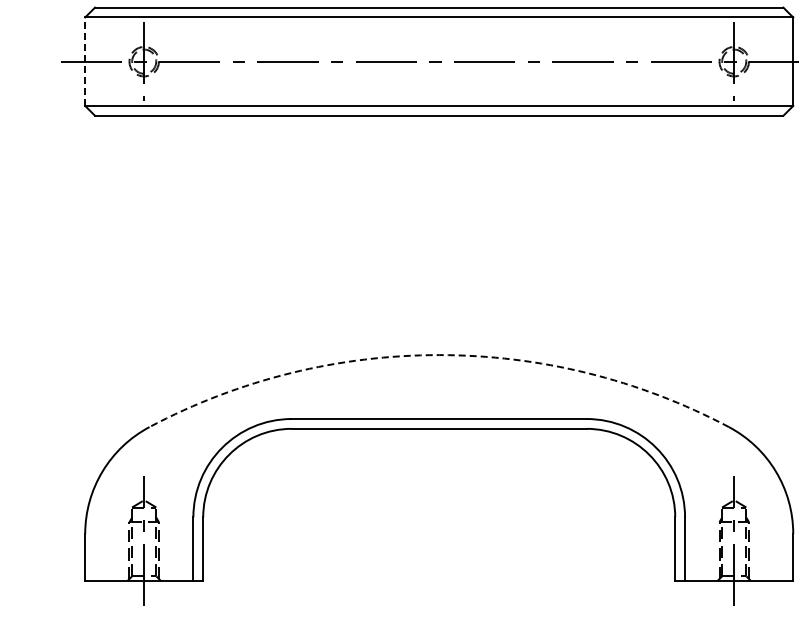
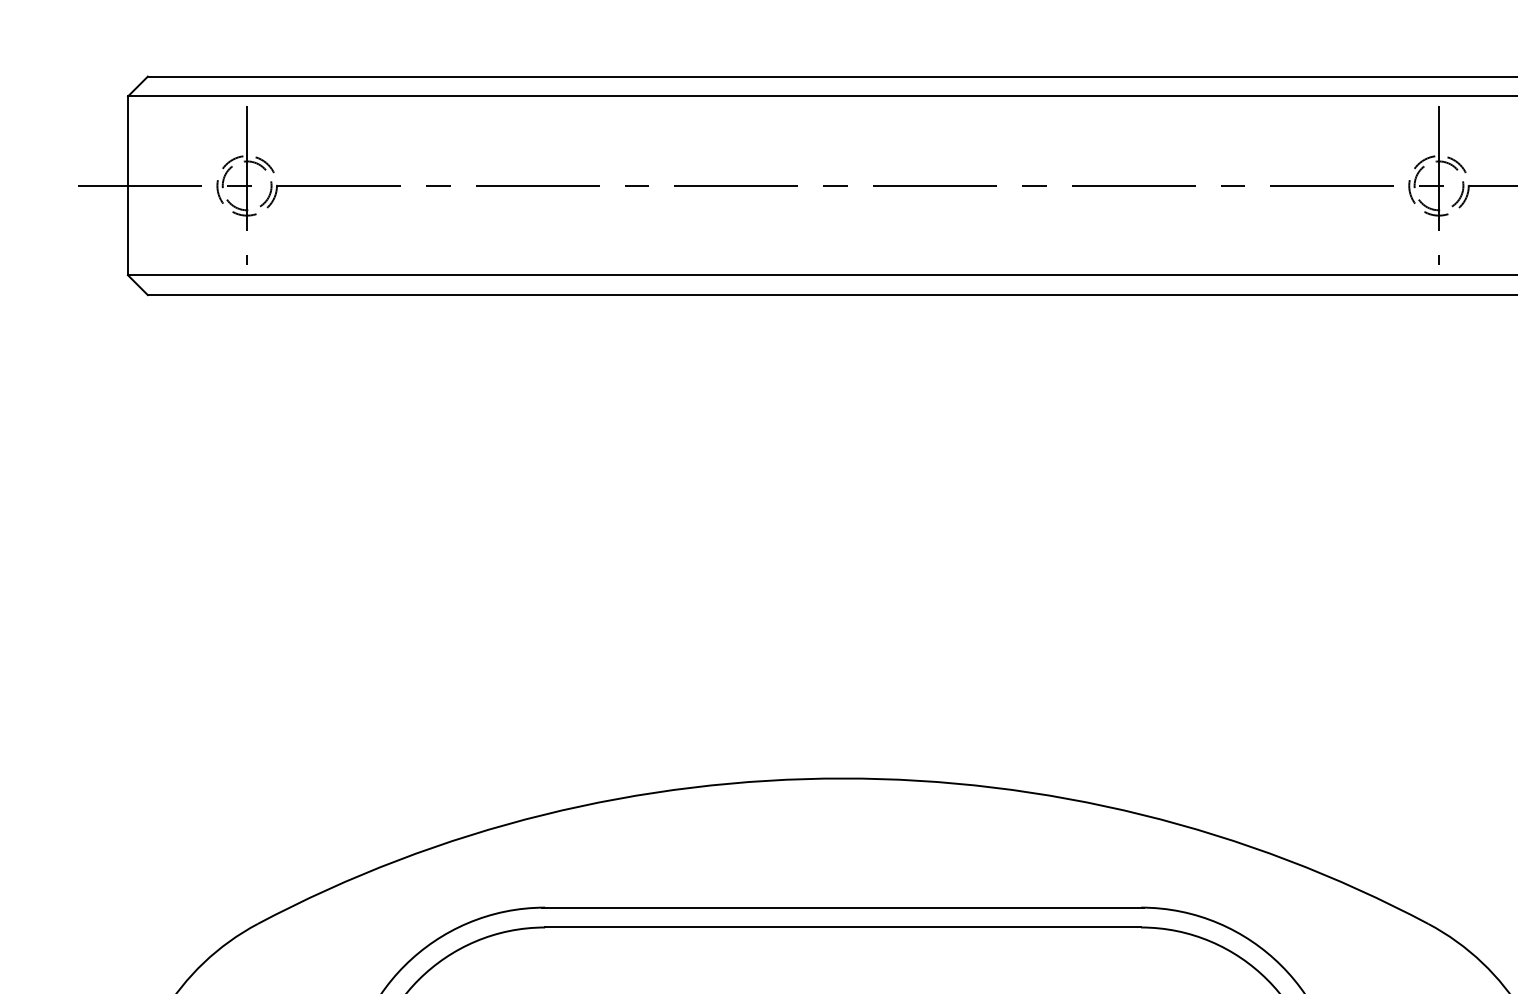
line: (85, 61) -> (128, 185), dashed -> solid
arc: (439, 355) -> (843, 779), dashed -> solid

